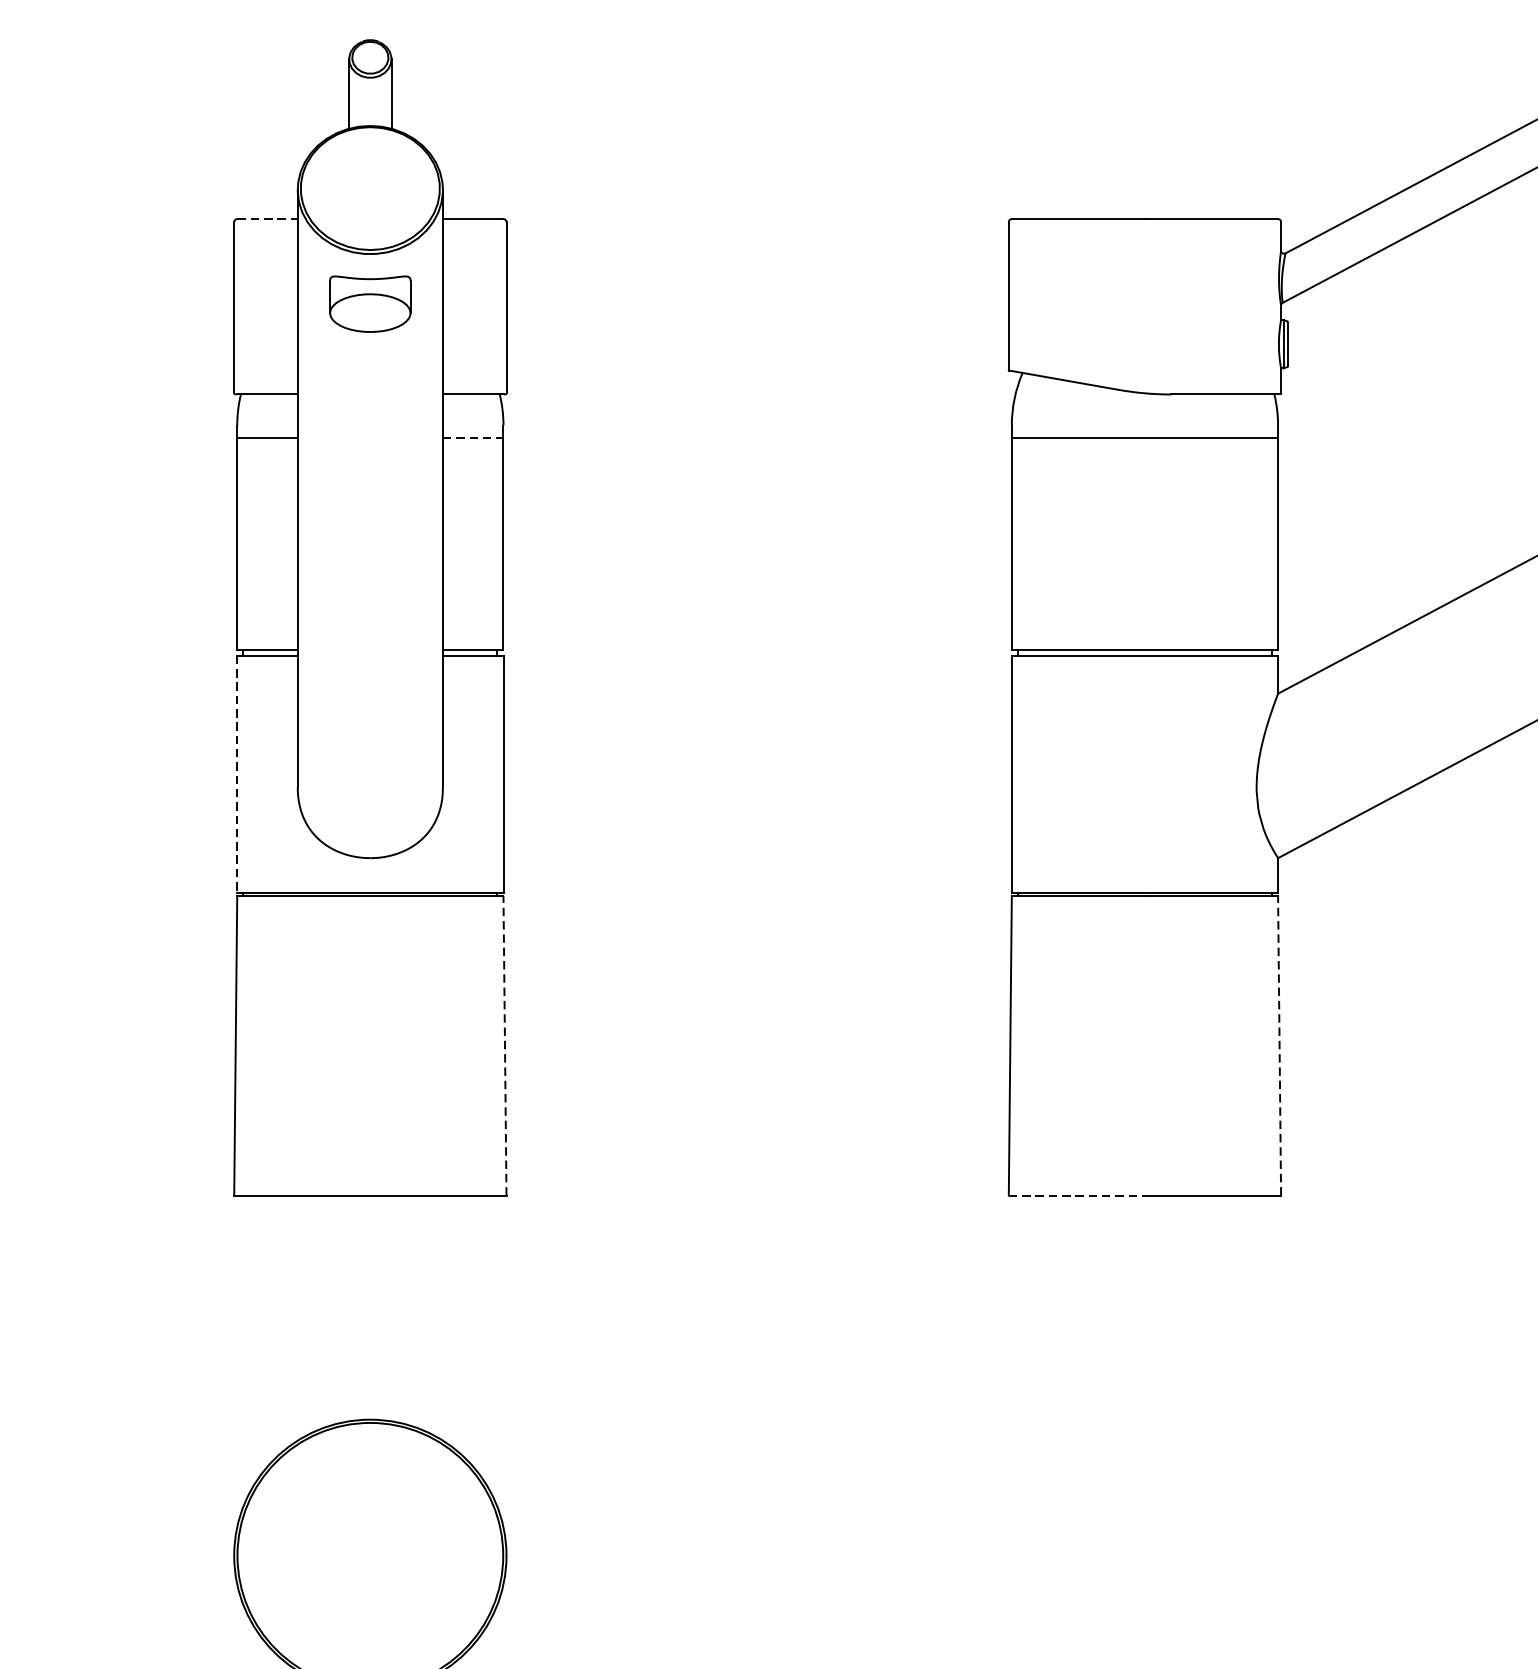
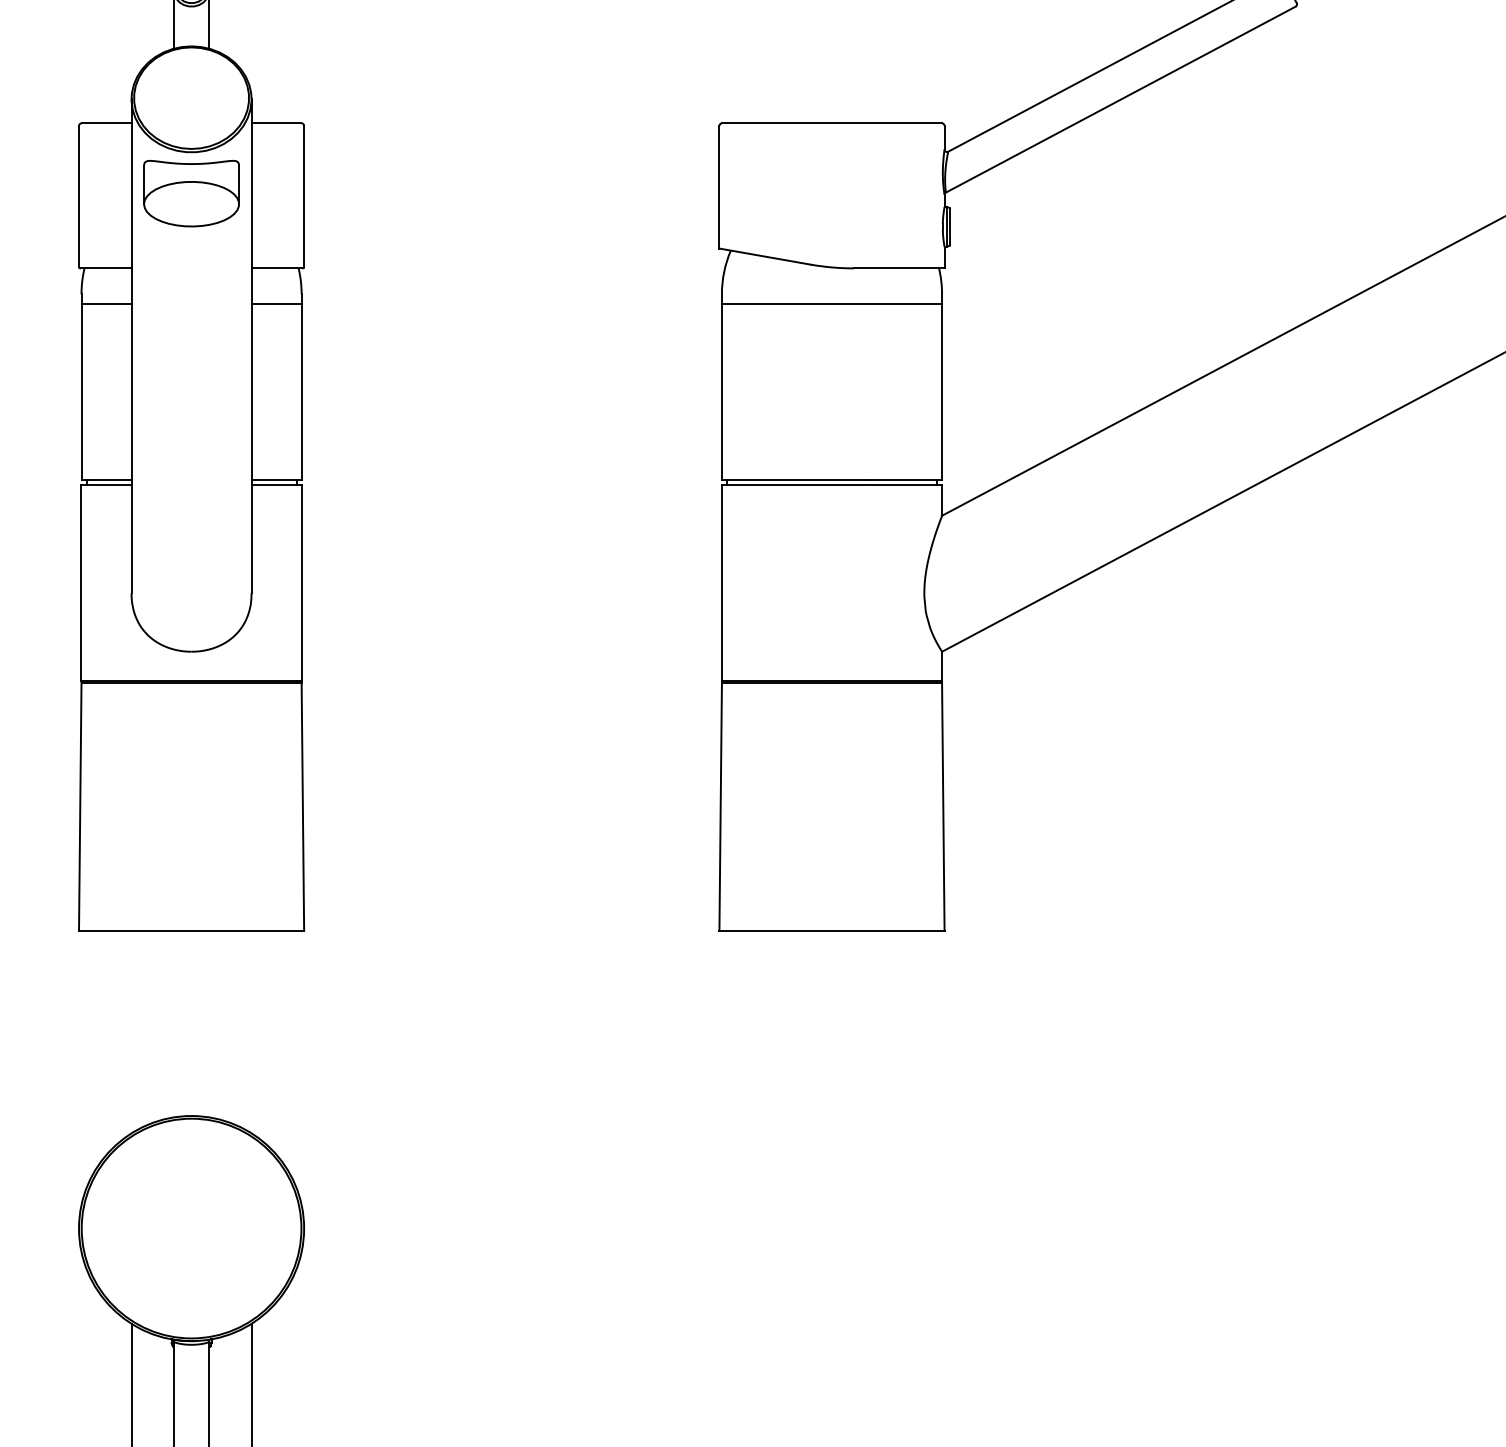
line: (267, 219) -> (106, 123), dashed -> solid
part: (370, 303) -> (191, 193), size x1.43
line: (474, 438) -> (277, 304), dashed -> solid
line: (237, 775) -> (81, 583), dashed -> solid
line: (504, 1045) -> (302, 806), dashed -> solid
line: (1279, 1045) -> (943, 806), dashed -> solid
line: (1077, 1195) -> (776, 930), dashed -> solid

